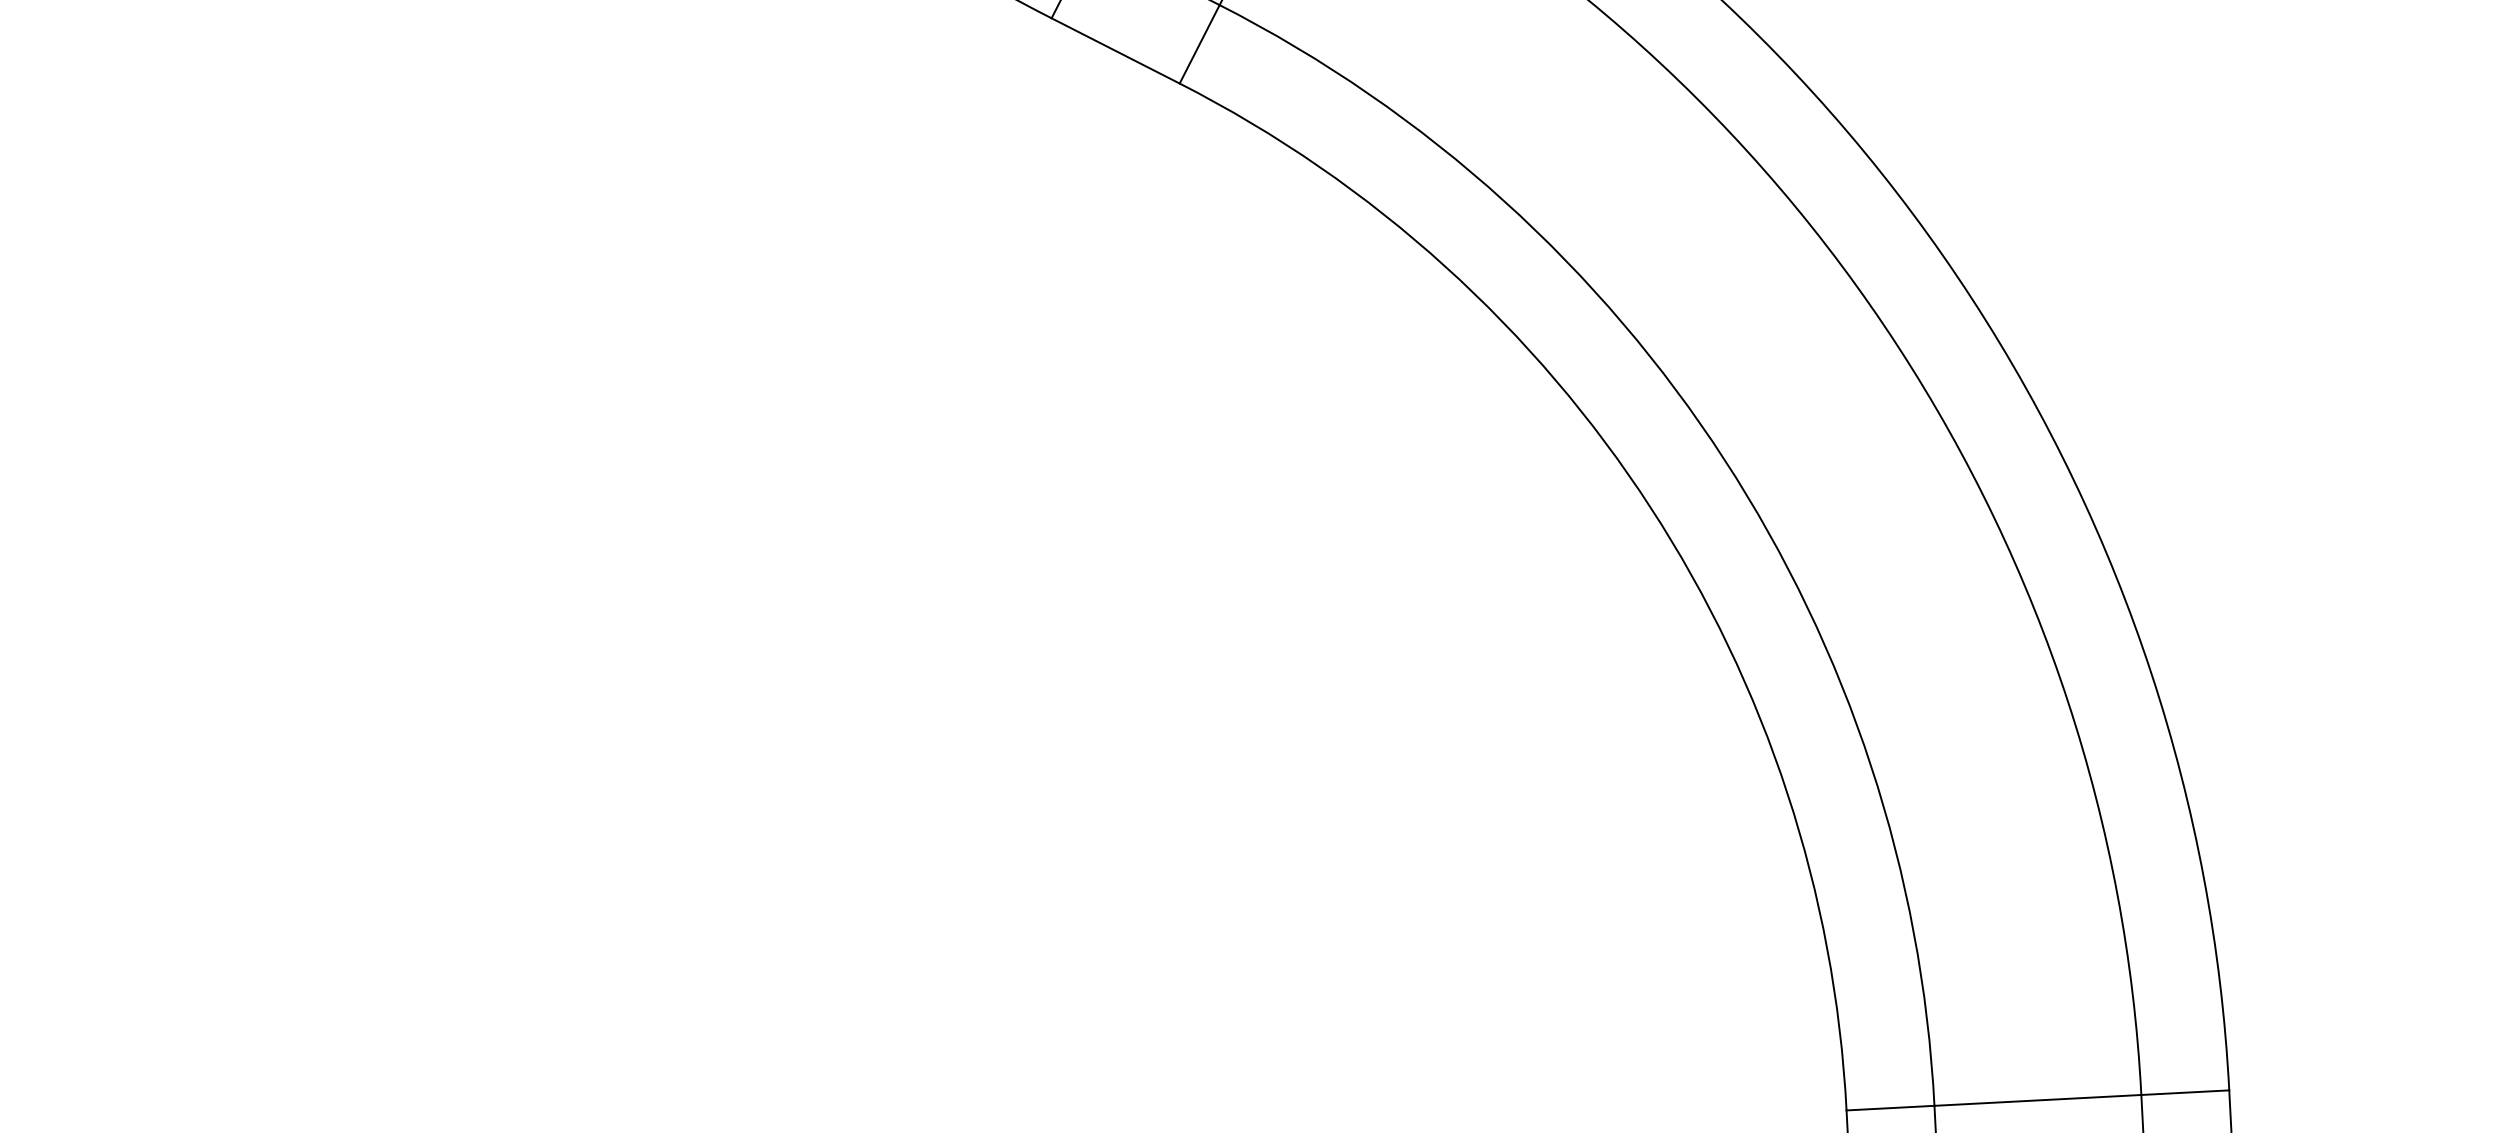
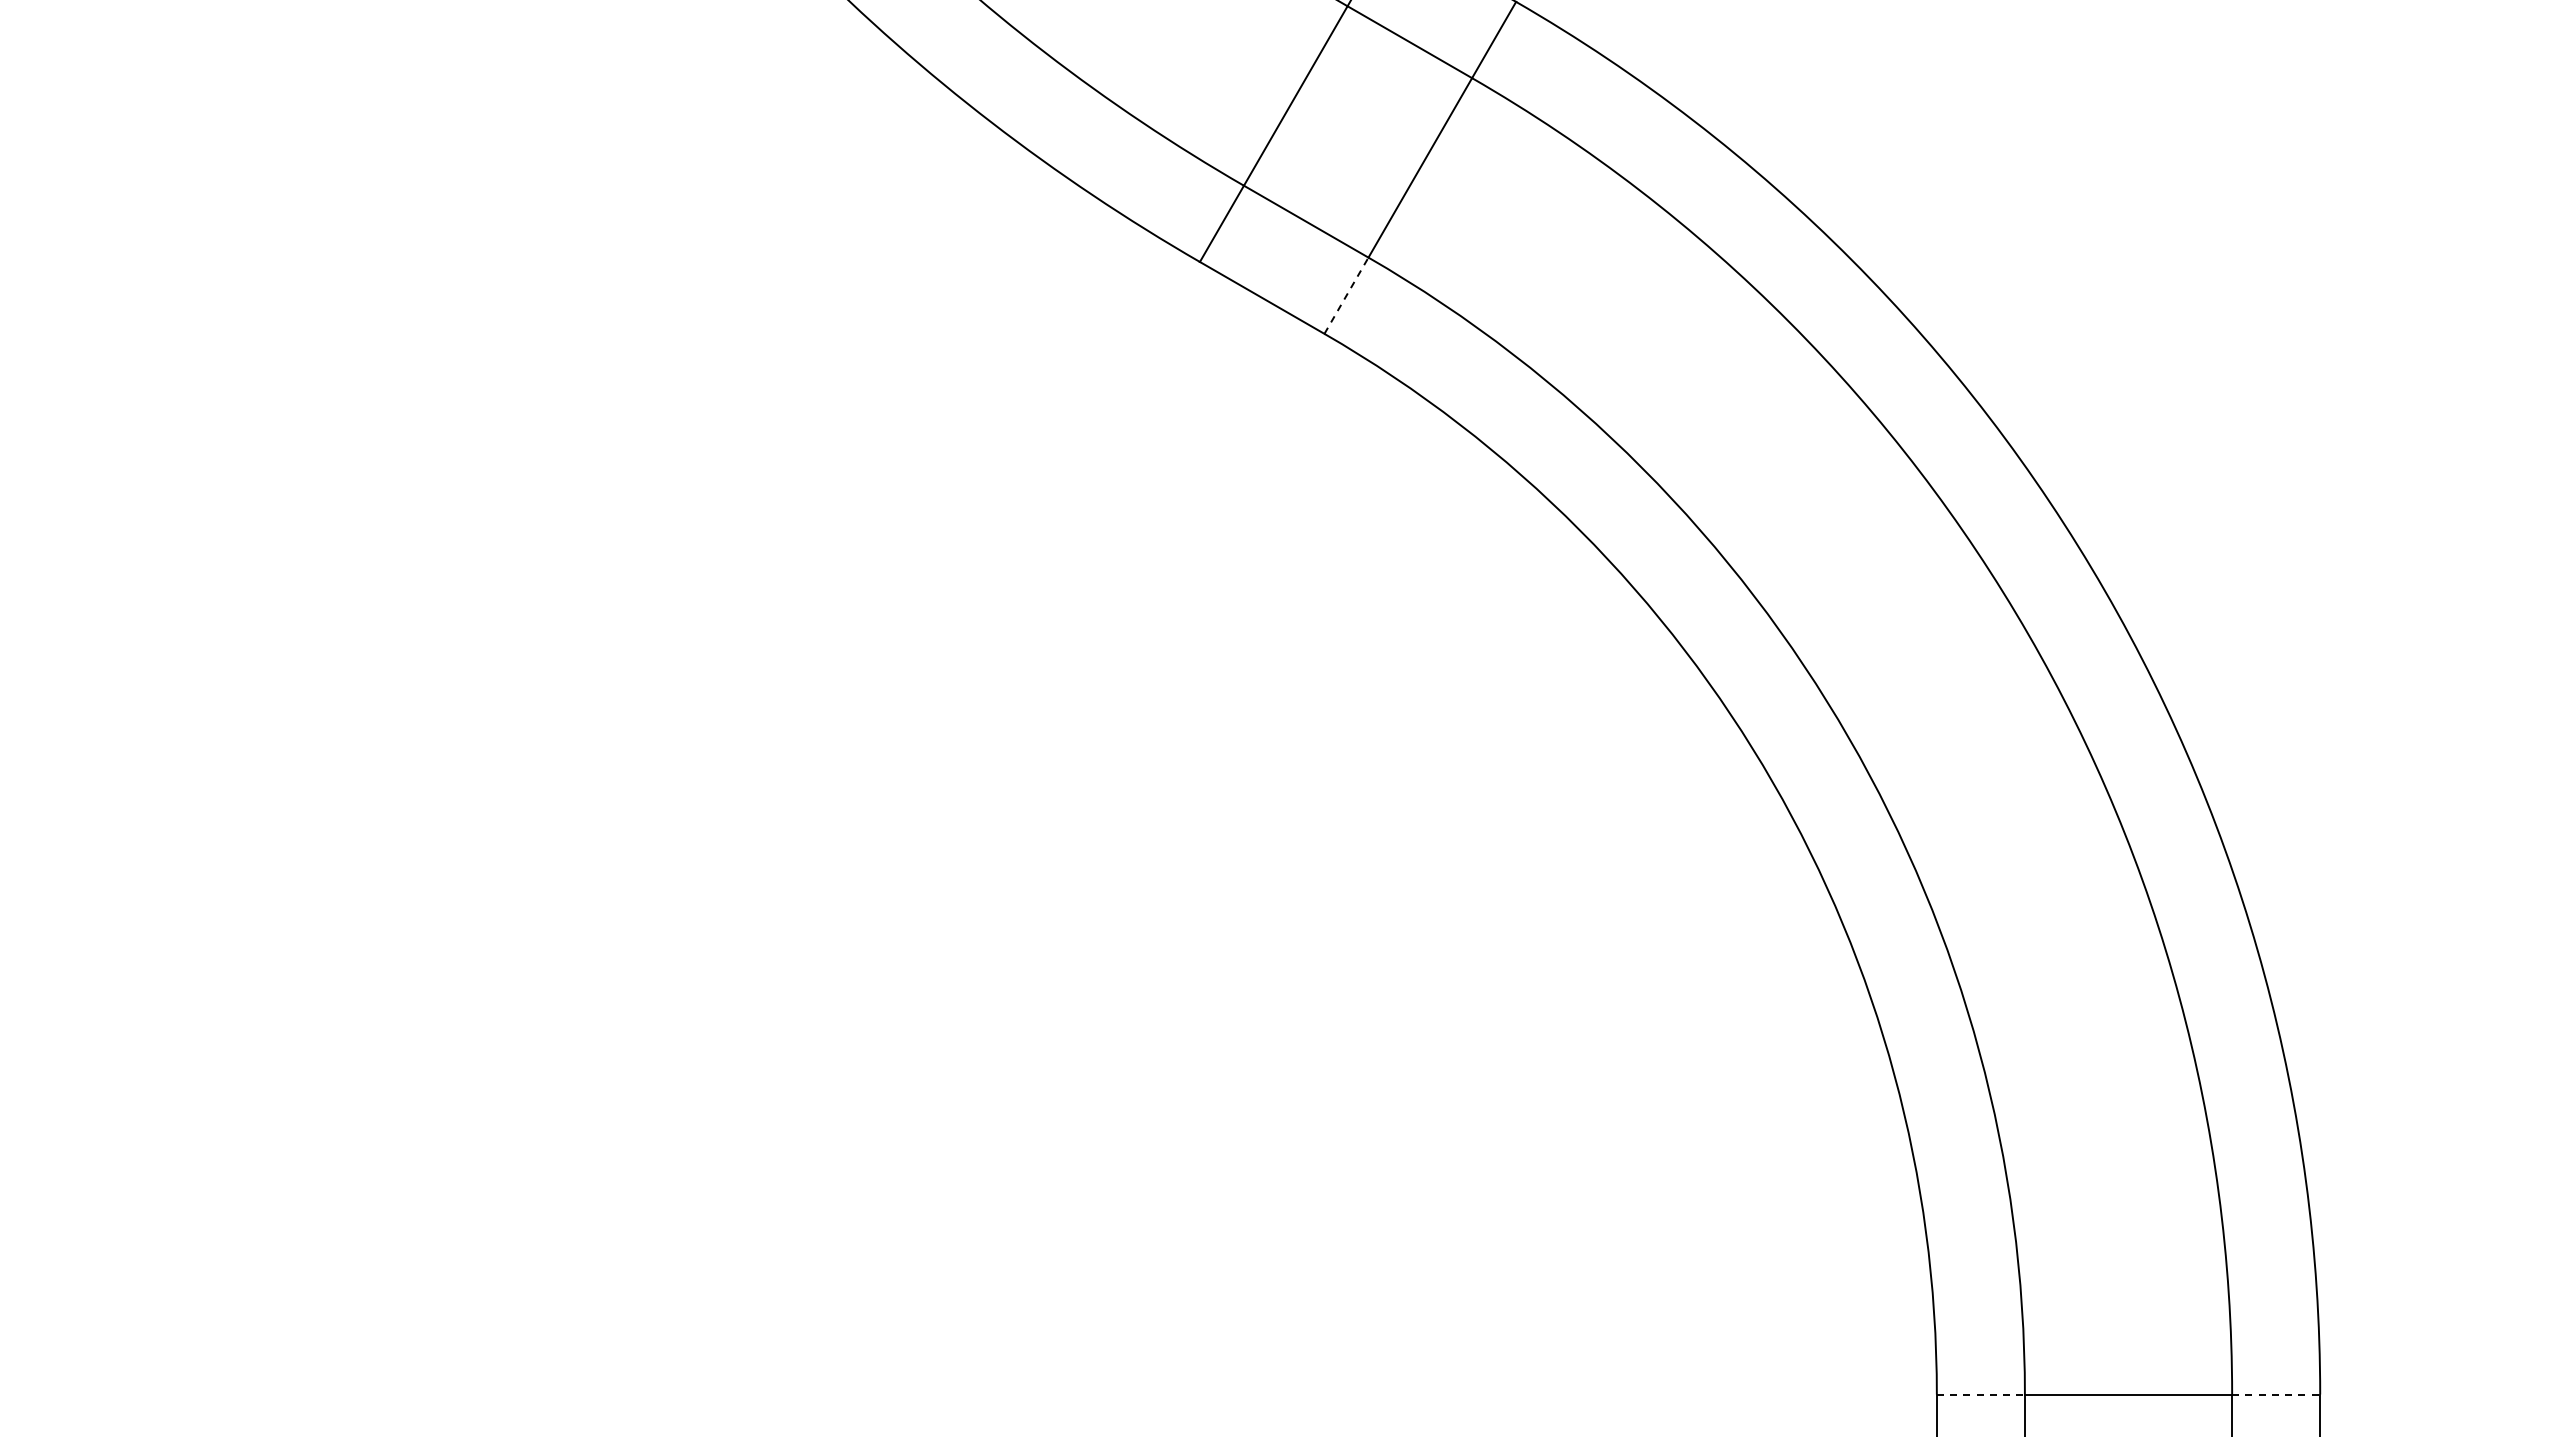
line: (1199, 44) -> (1346, 295), solid -> dashed
line: (2185, 1092) -> (2276, 1394), solid -> dashed
line: (1891, 1108) -> (1981, 1394), solid -> dashed

